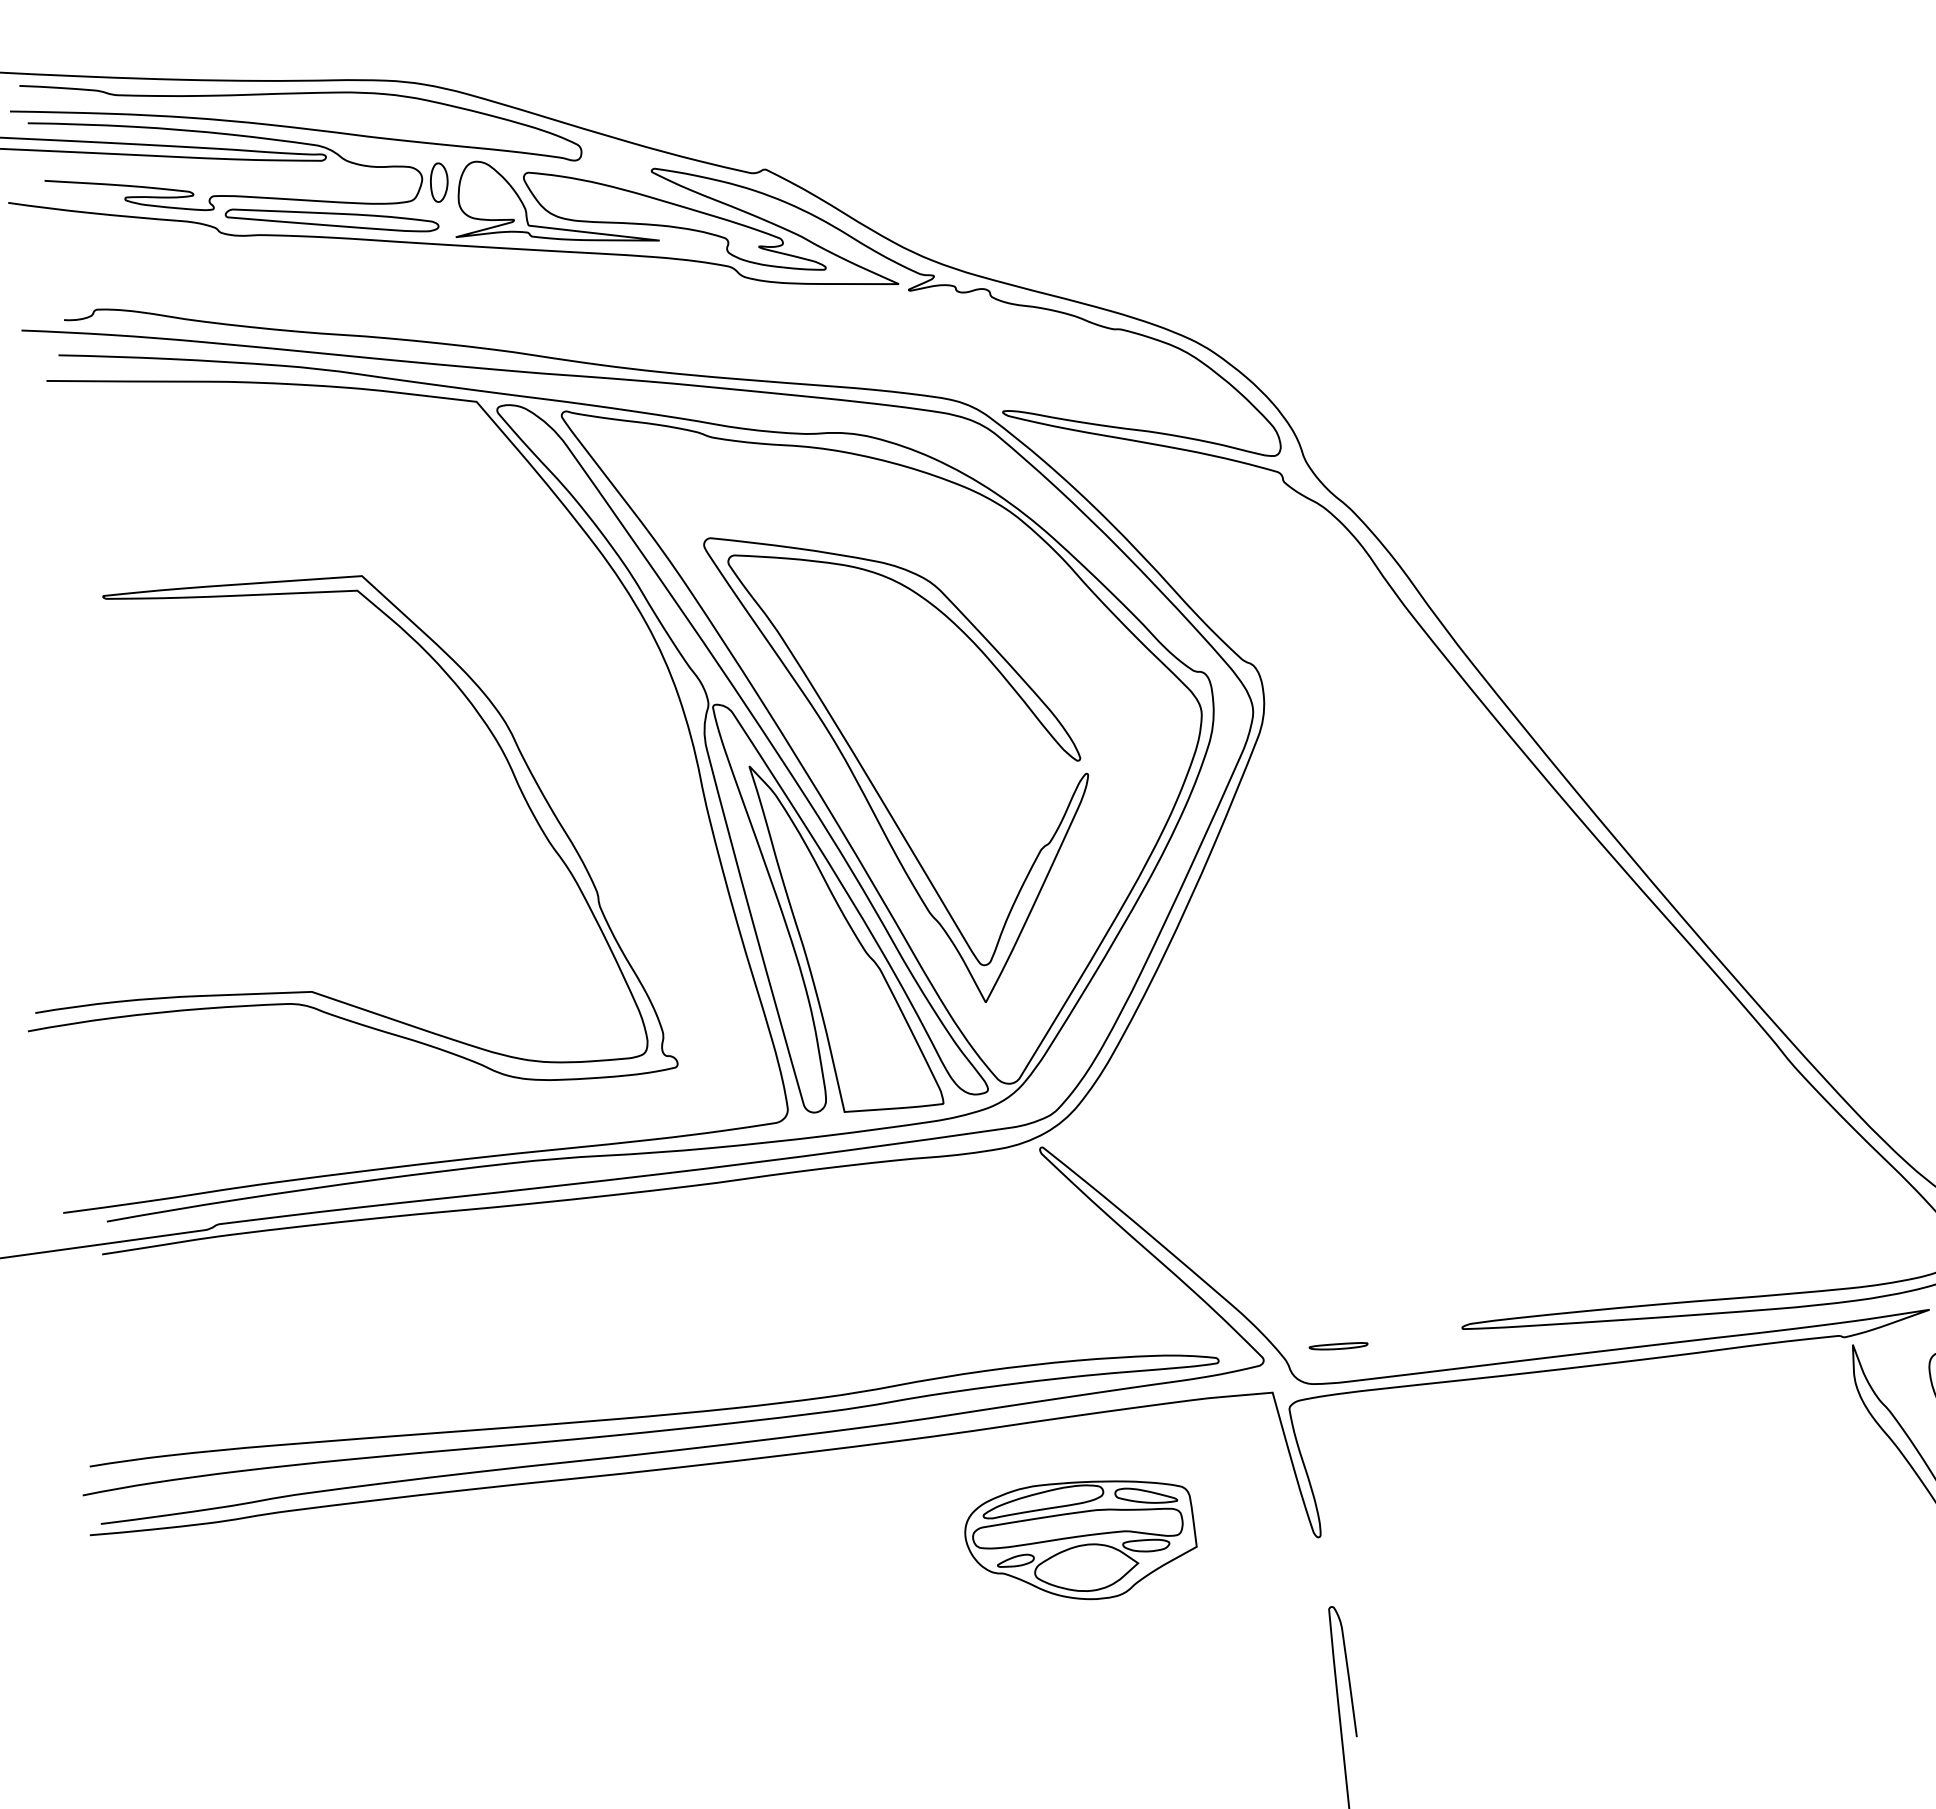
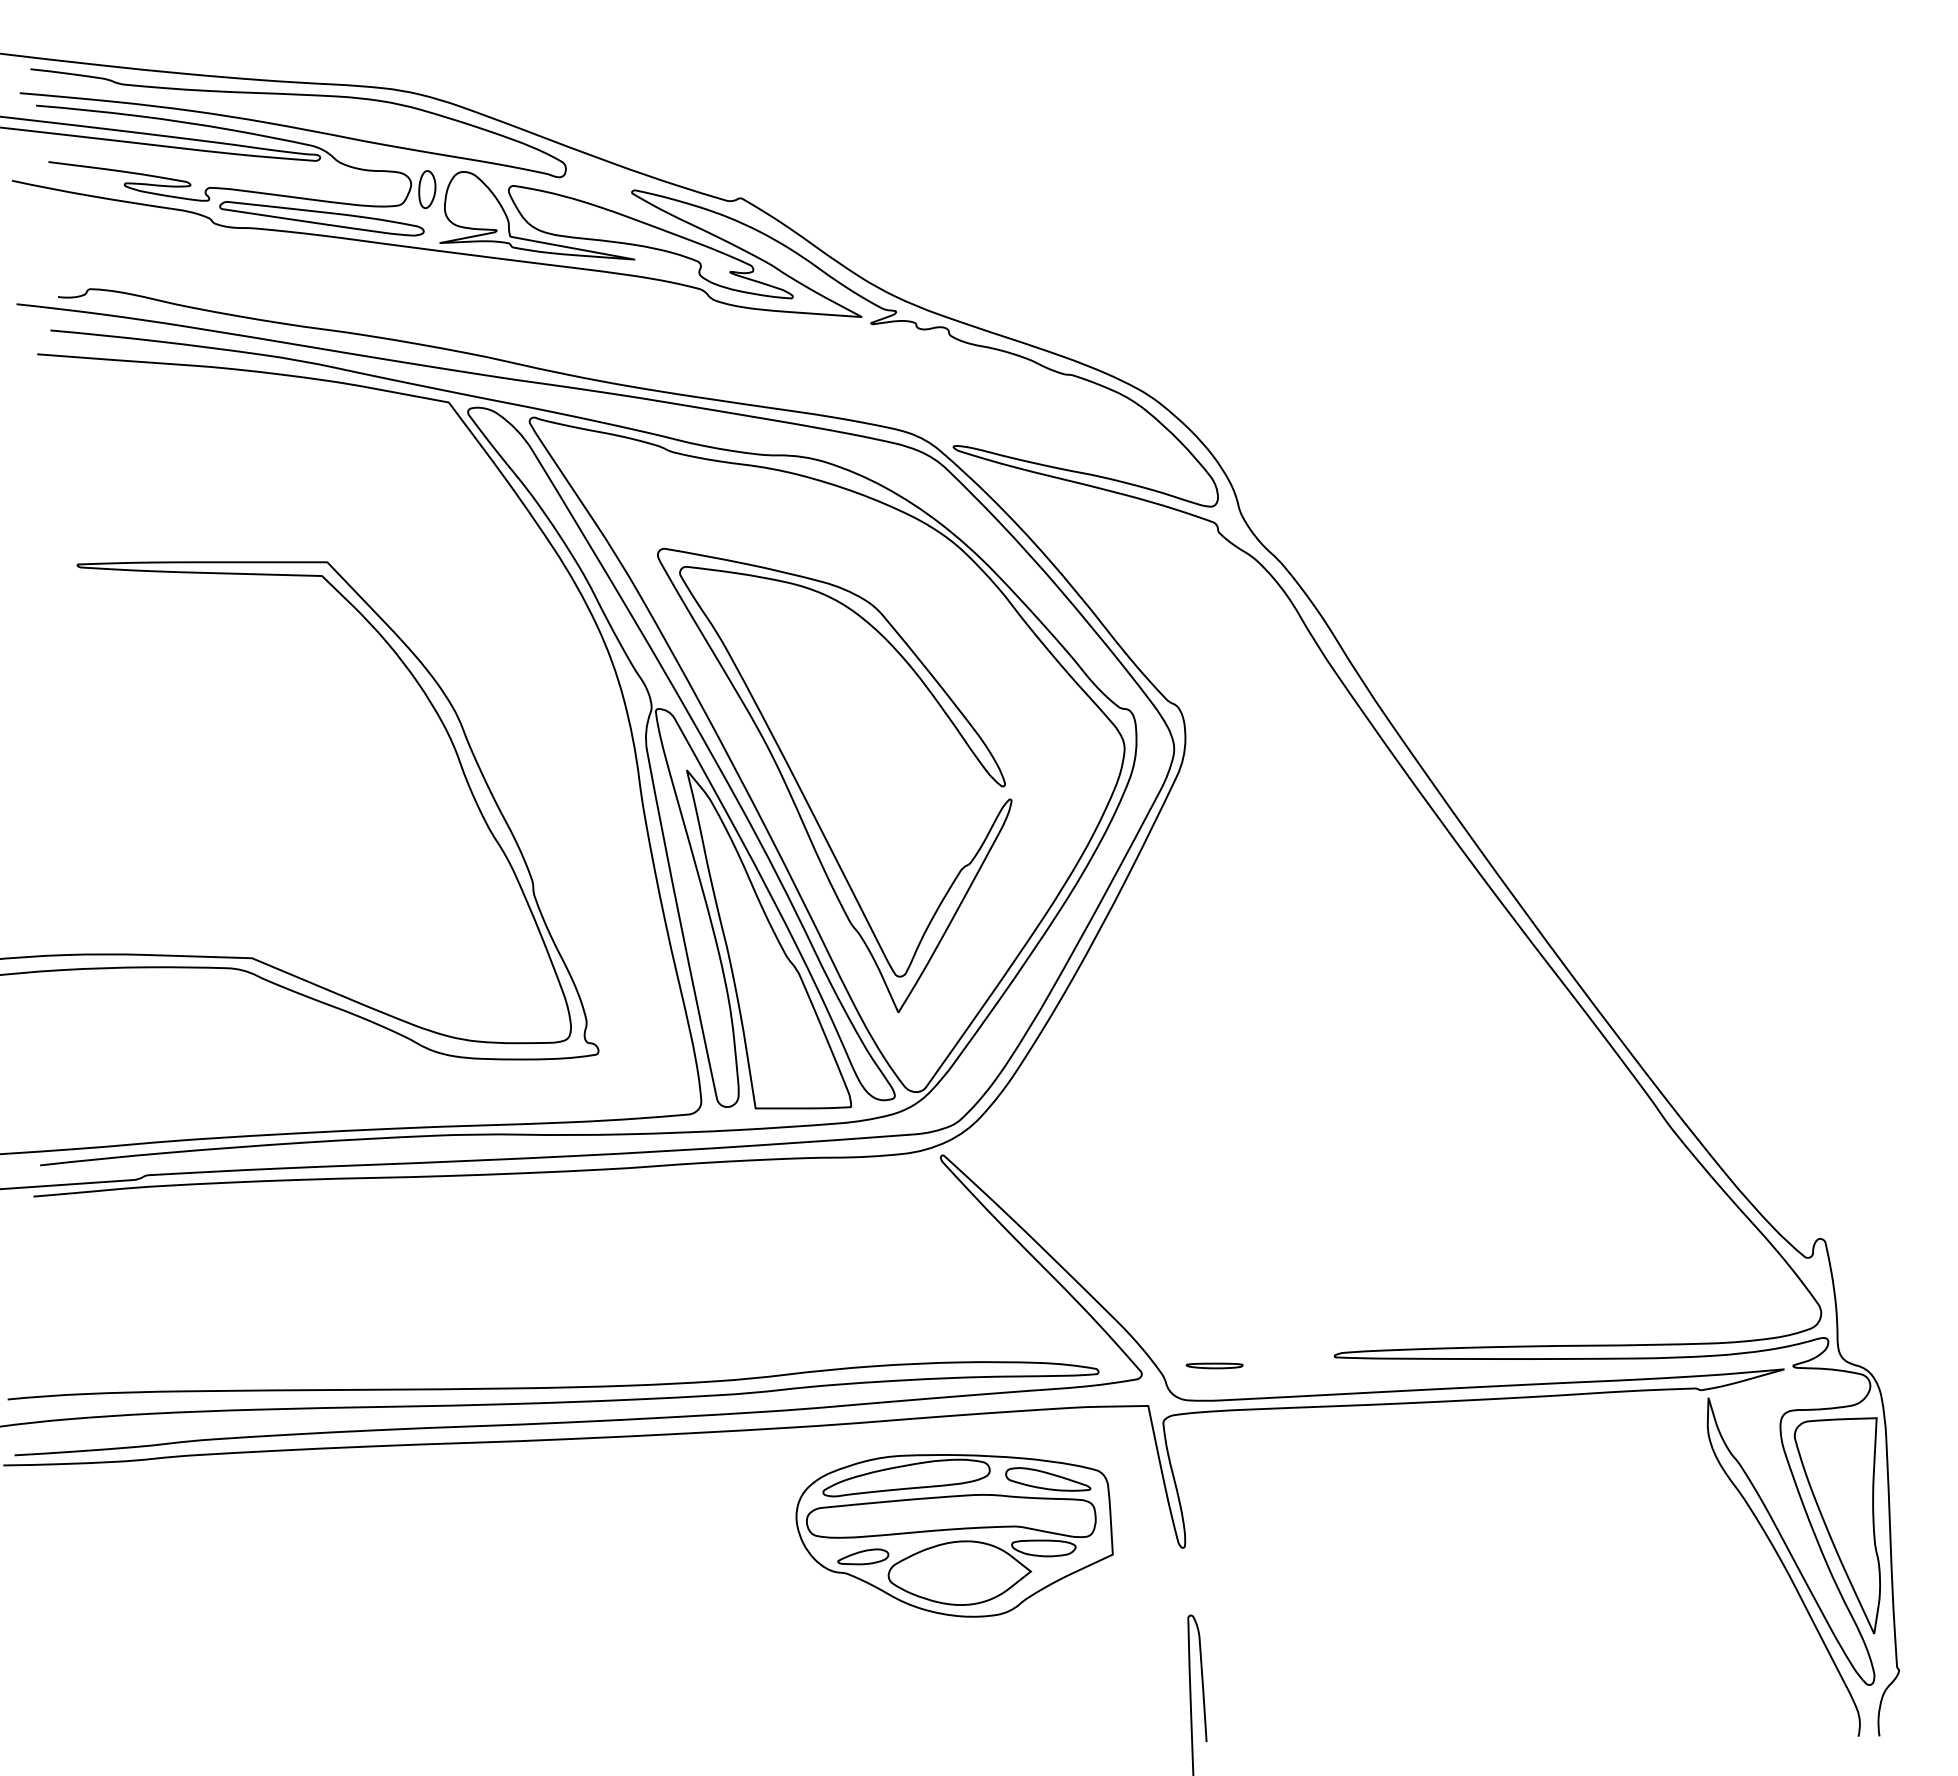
part: (1080, 1540) -> (954, 1535), size x1.43

